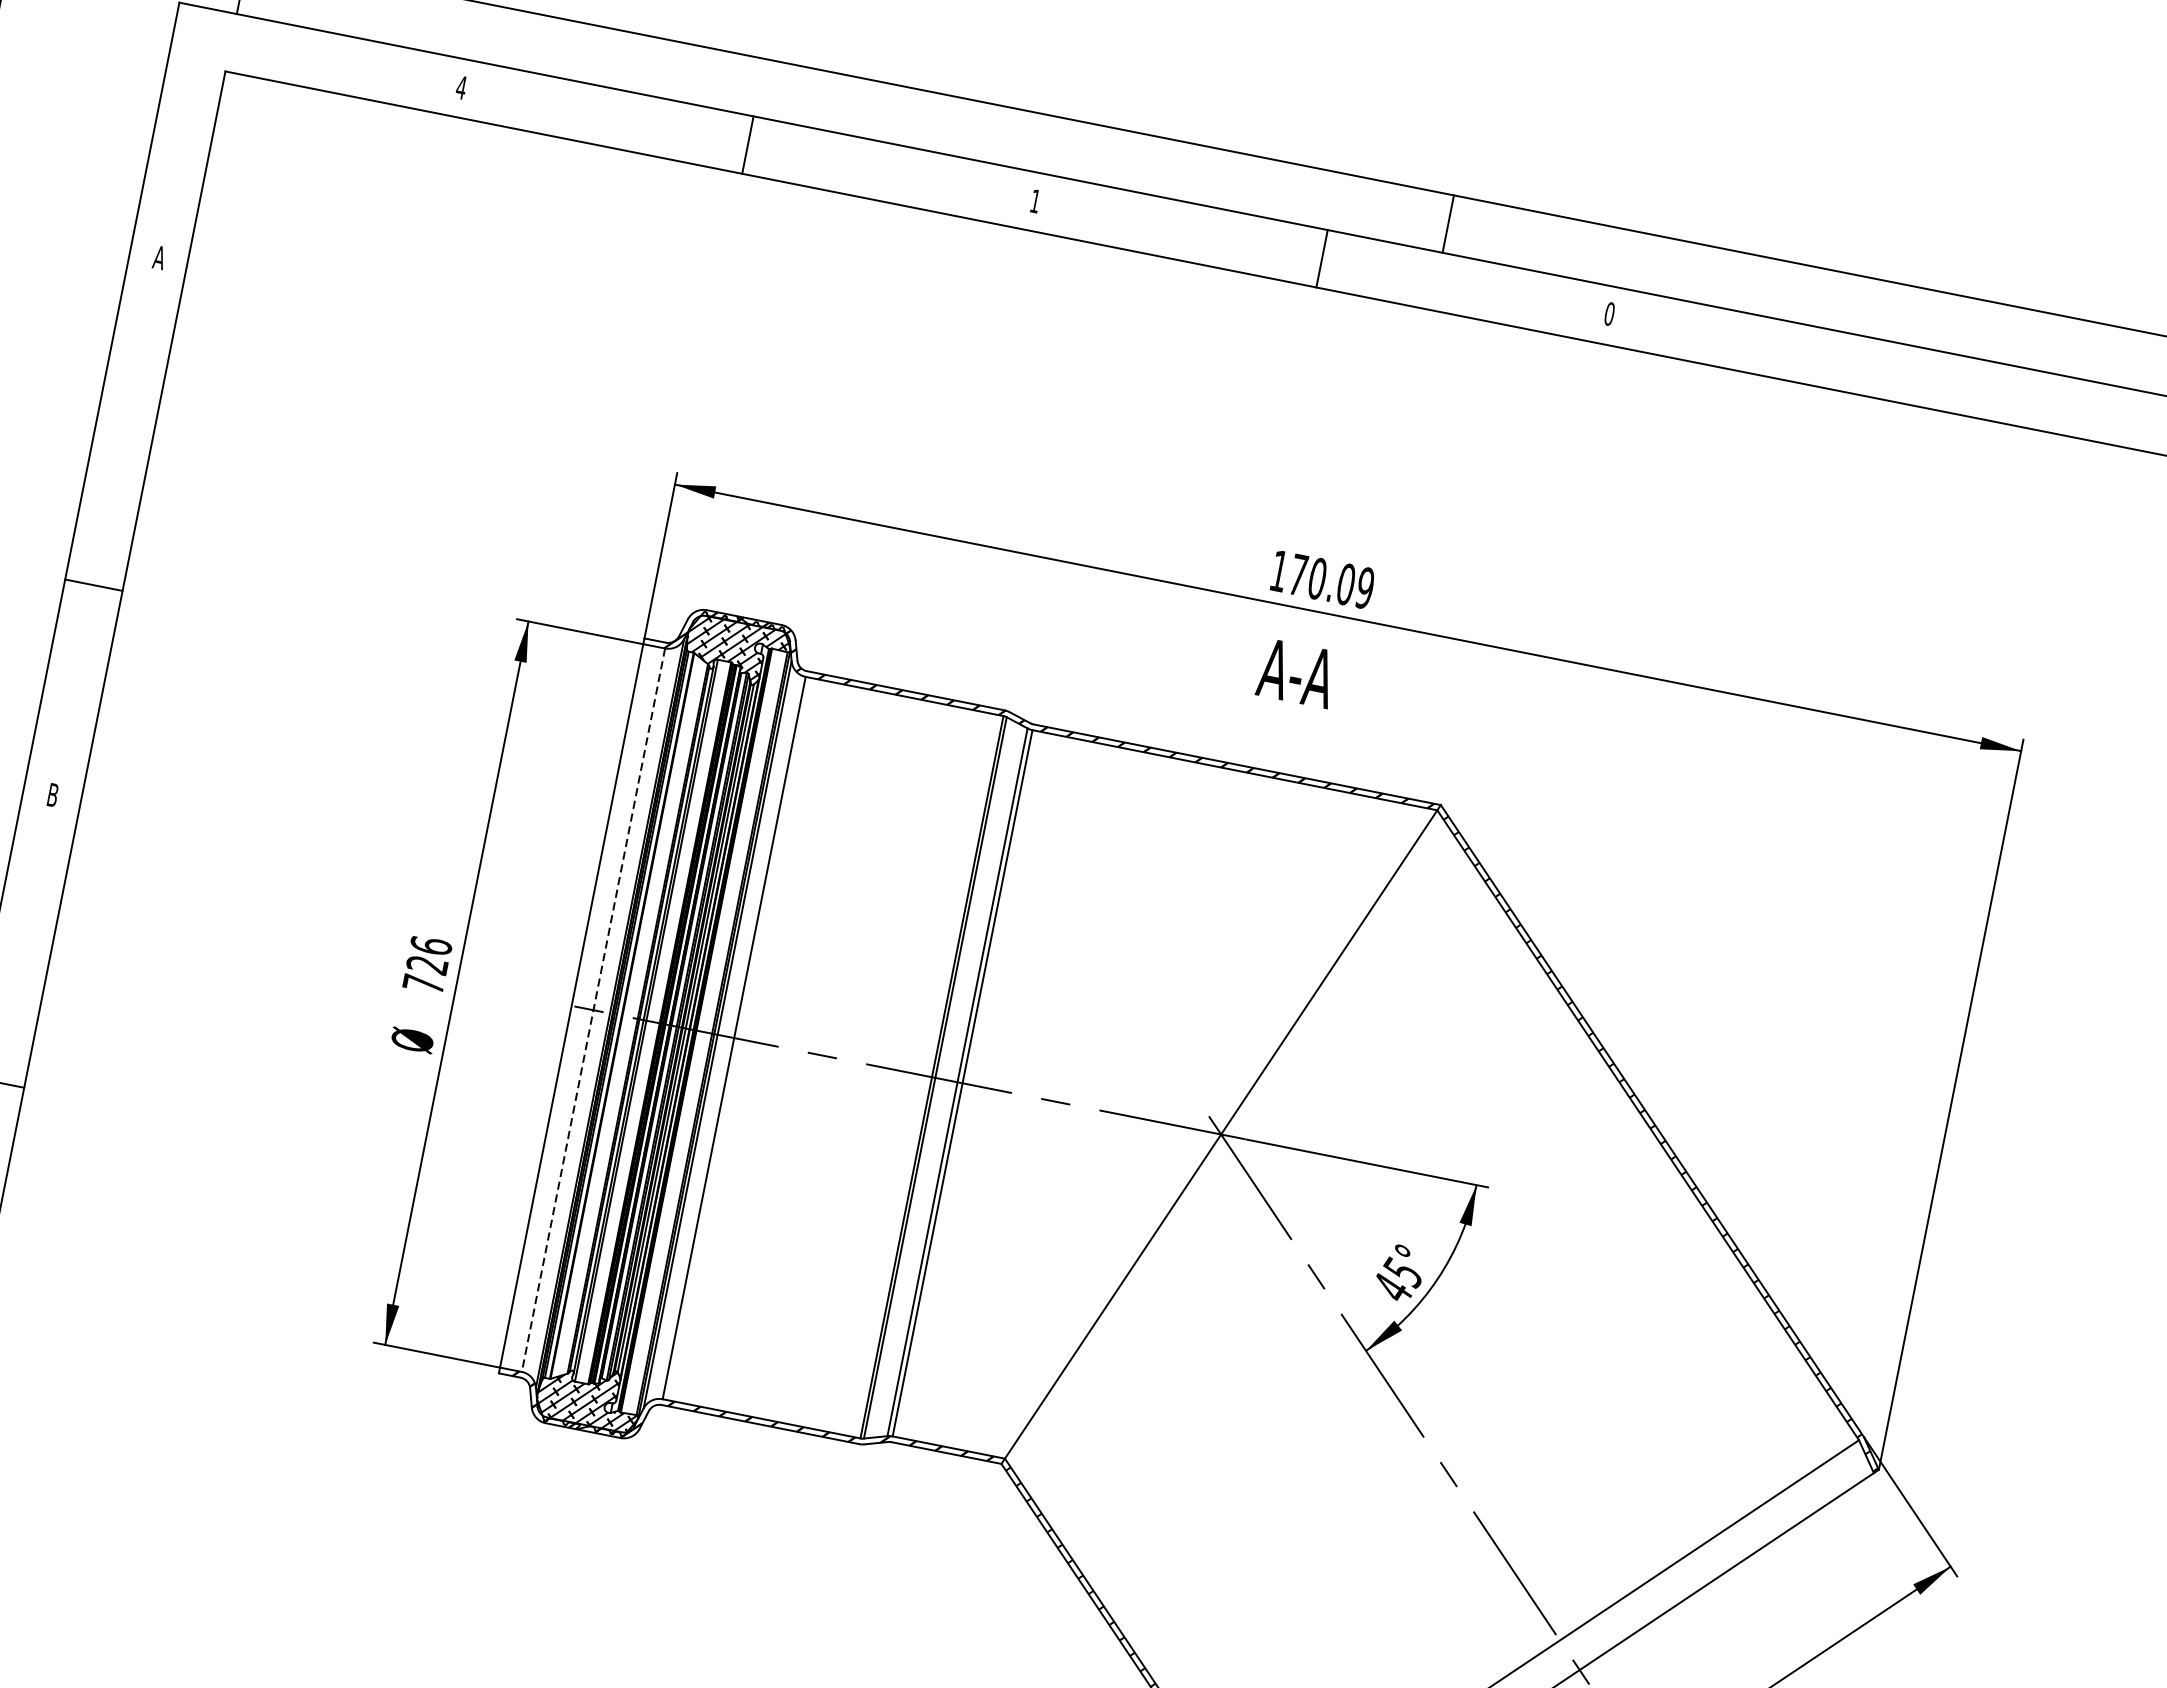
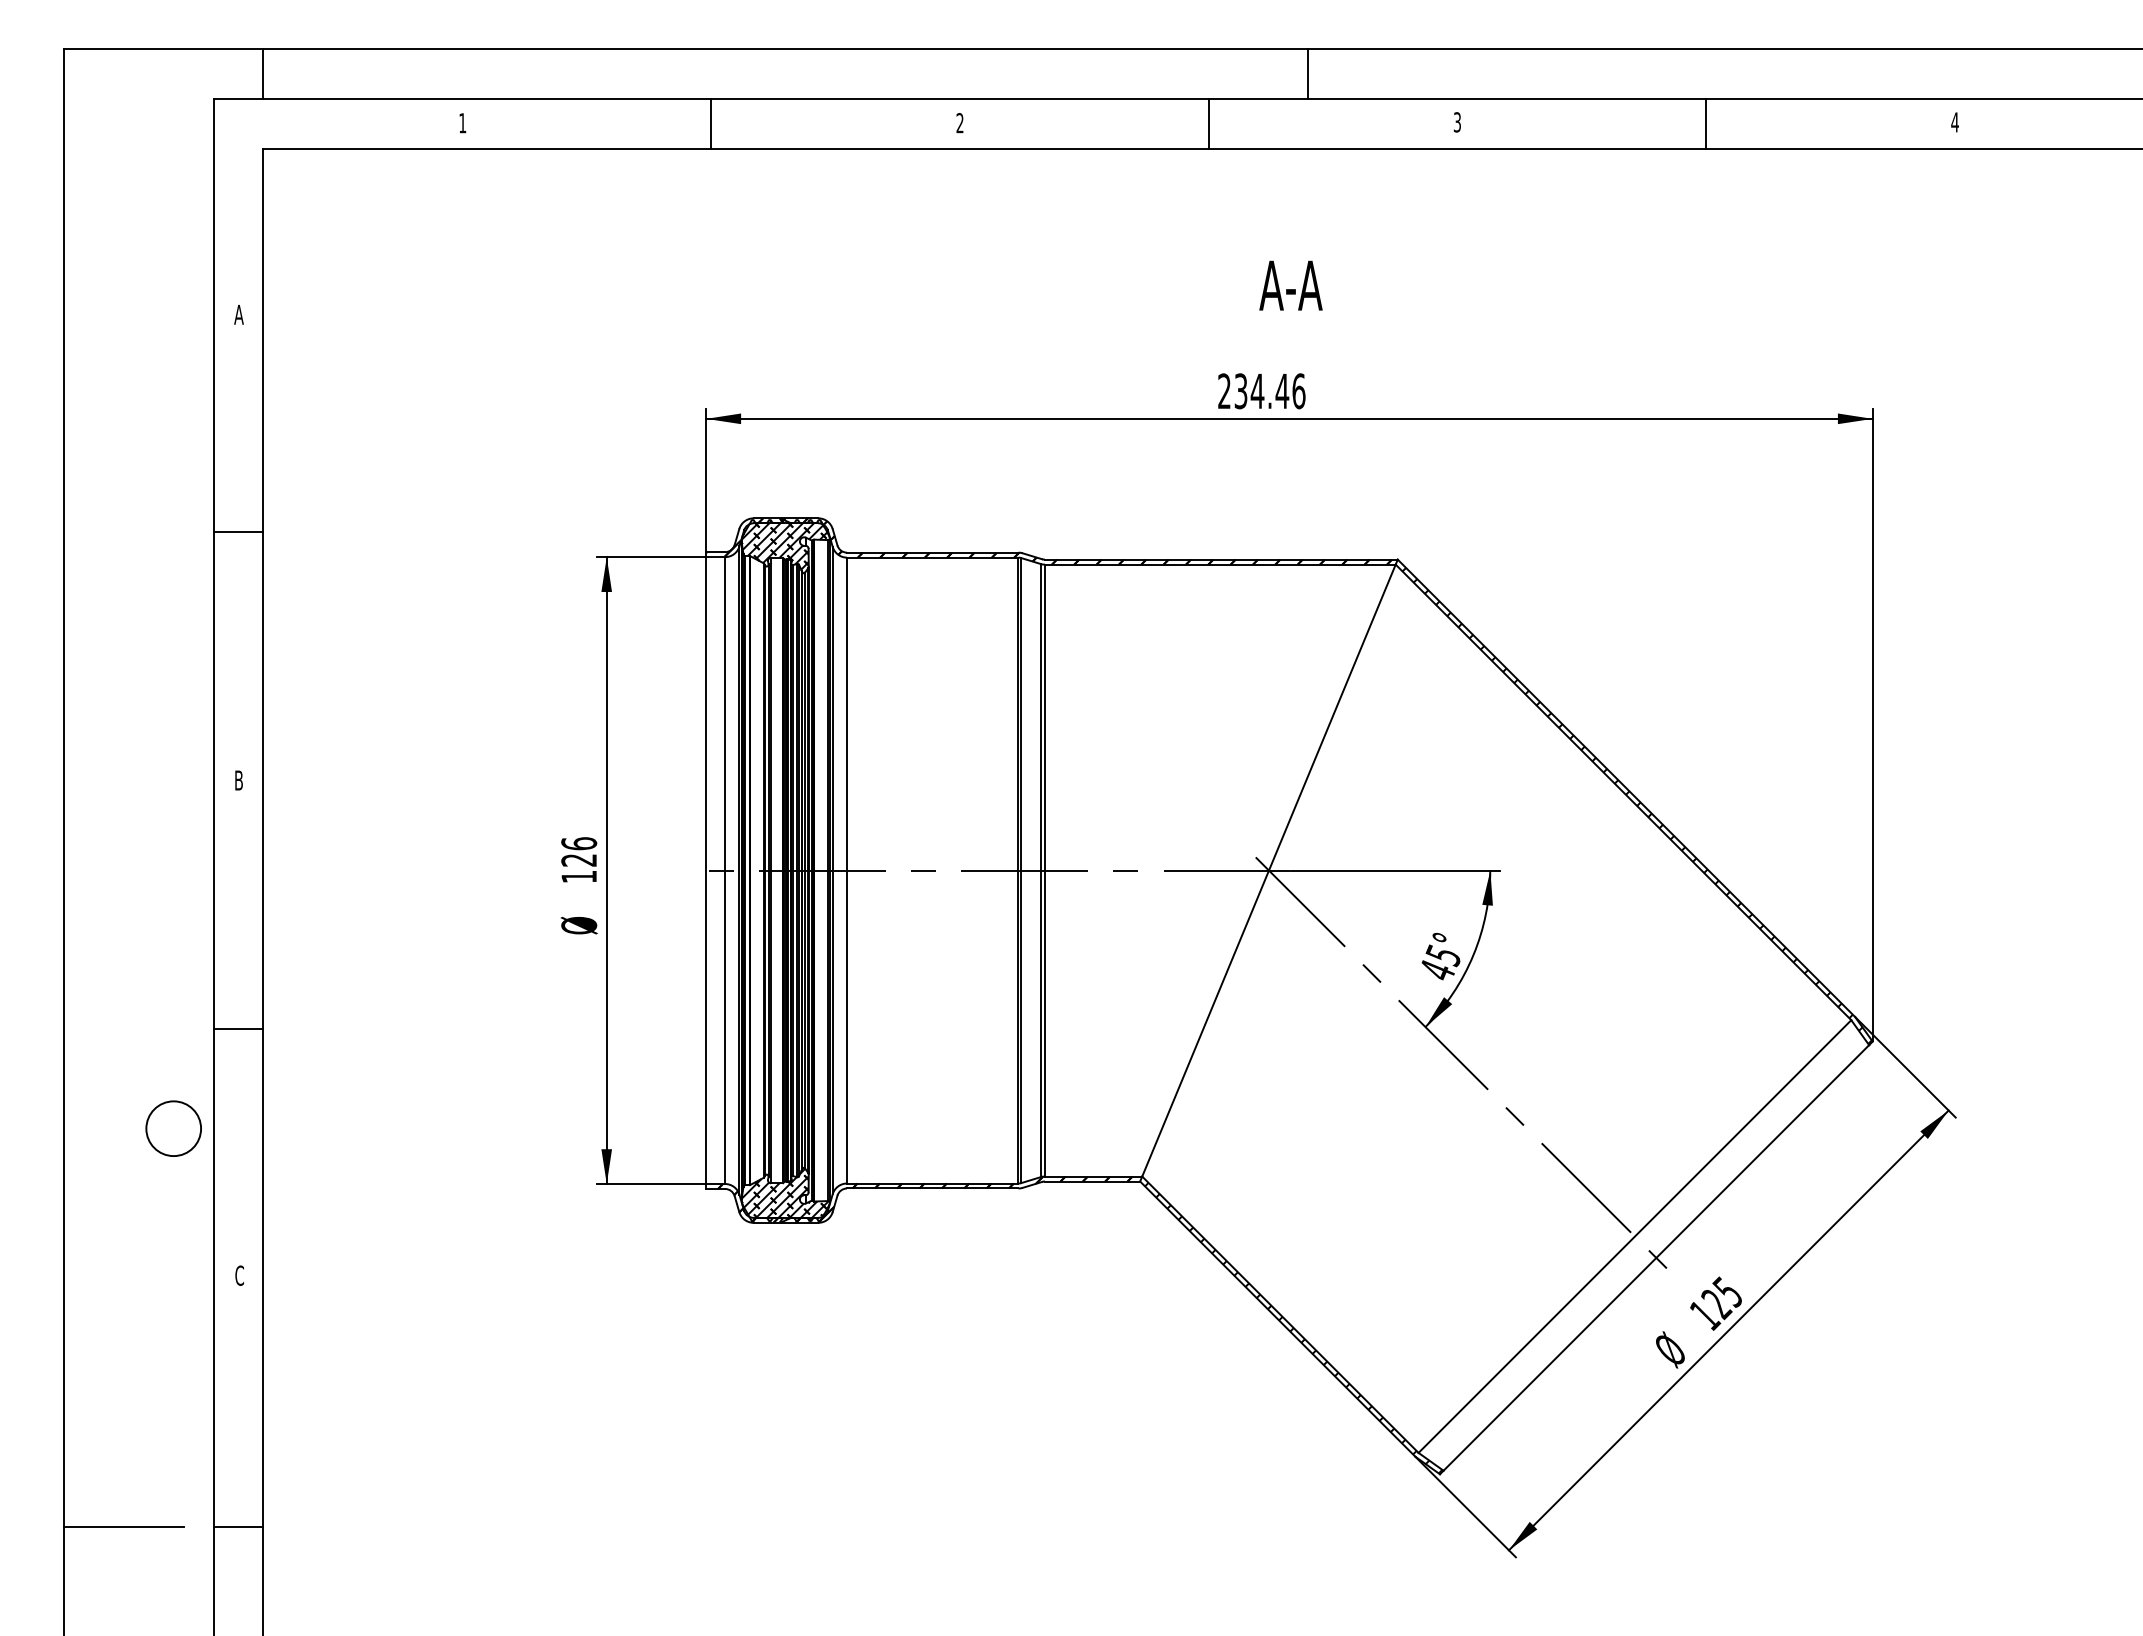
text: (461, 87) -> (462, 123), 4 -> 1
text: (1034, 200) -> (959, 122), 1 -> 2
text: (1609, 314) -> (1457, 122), 0 -> 3
line: (1896, 372) -> (1706, 123), added
text: (1321, 579) -> (1261, 391), 170.09 -> 234.46
line: (94, 584) -> (238, 531), moved
text: (1296, 673) -> (1290, 285), moved
text: (422, 983) -> (578, 876), 726 -> 126
line: (593, 1011) -> (725, 871), dashed -> solid

